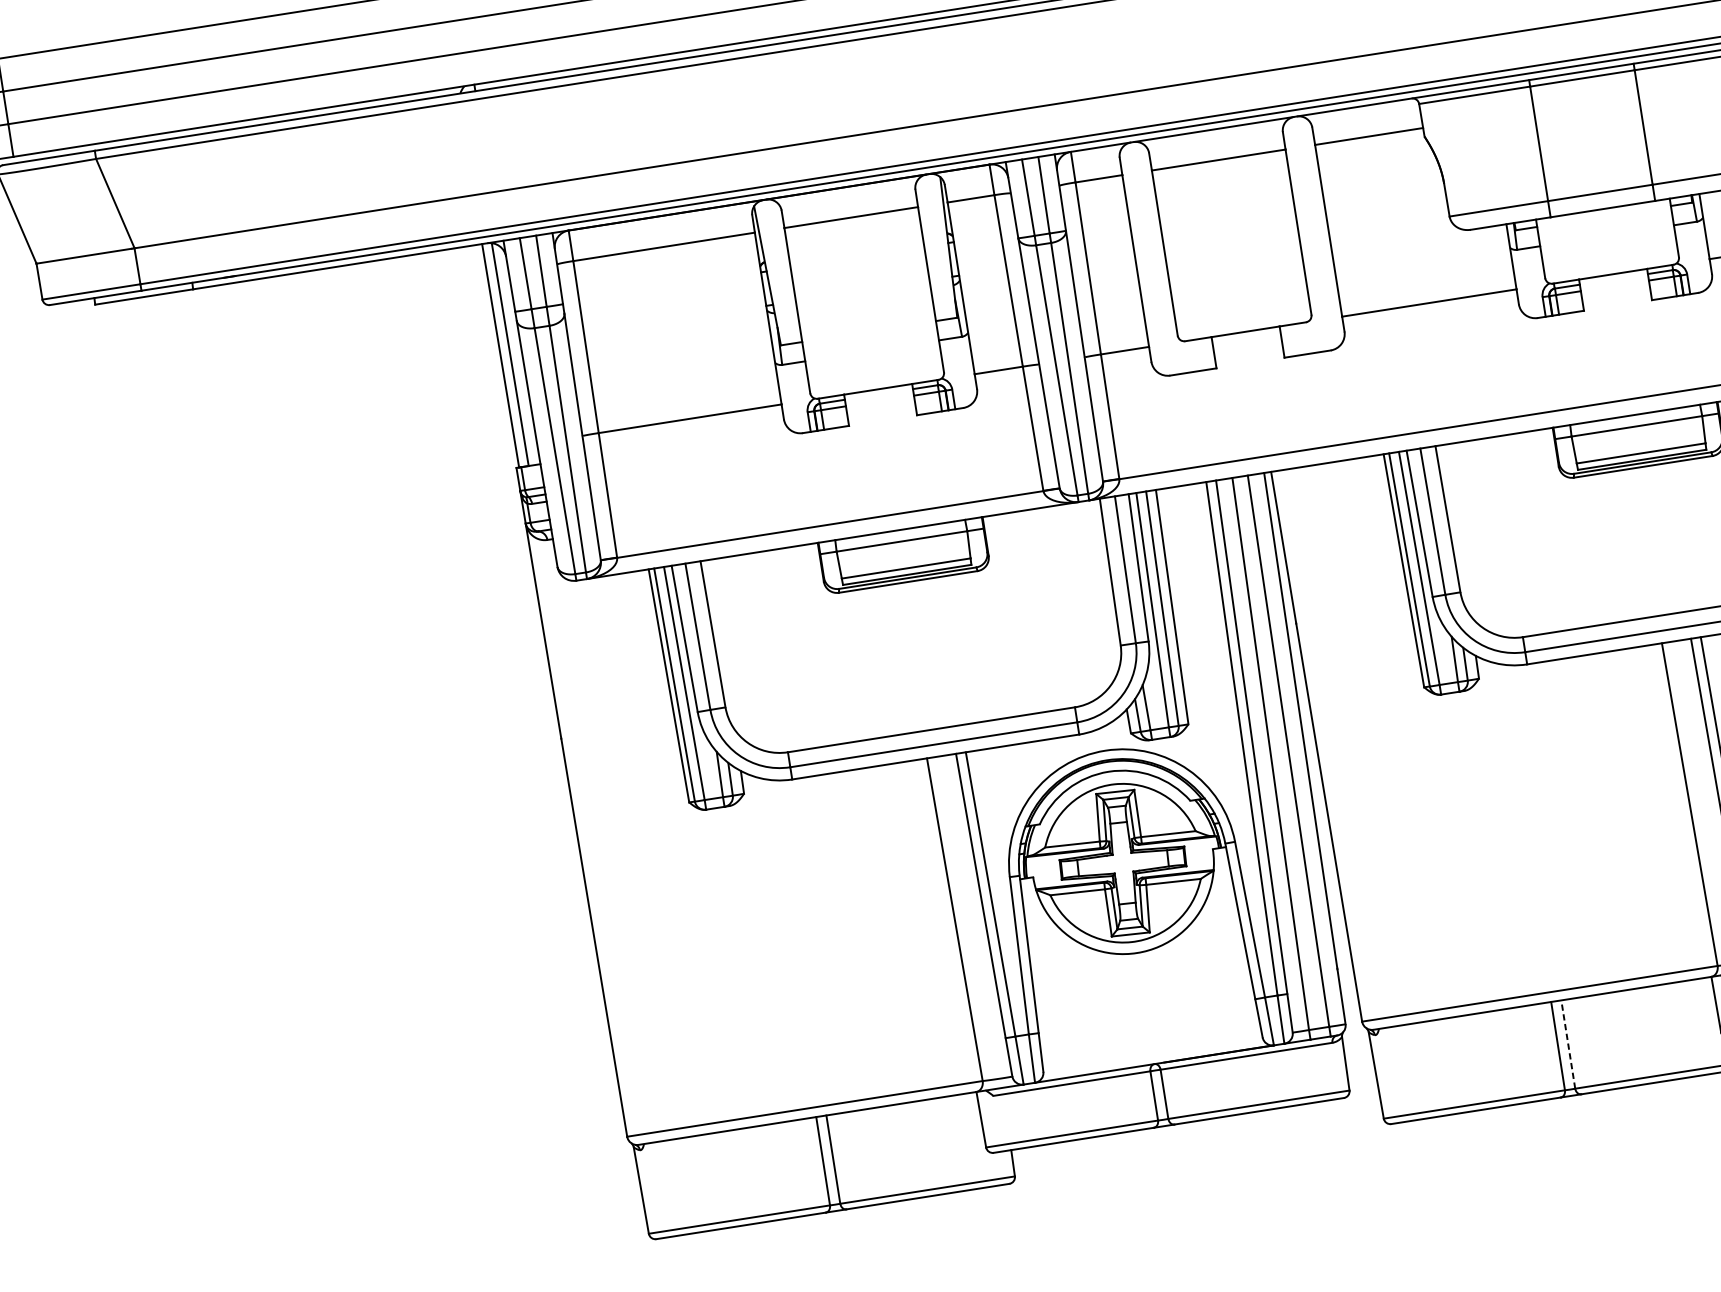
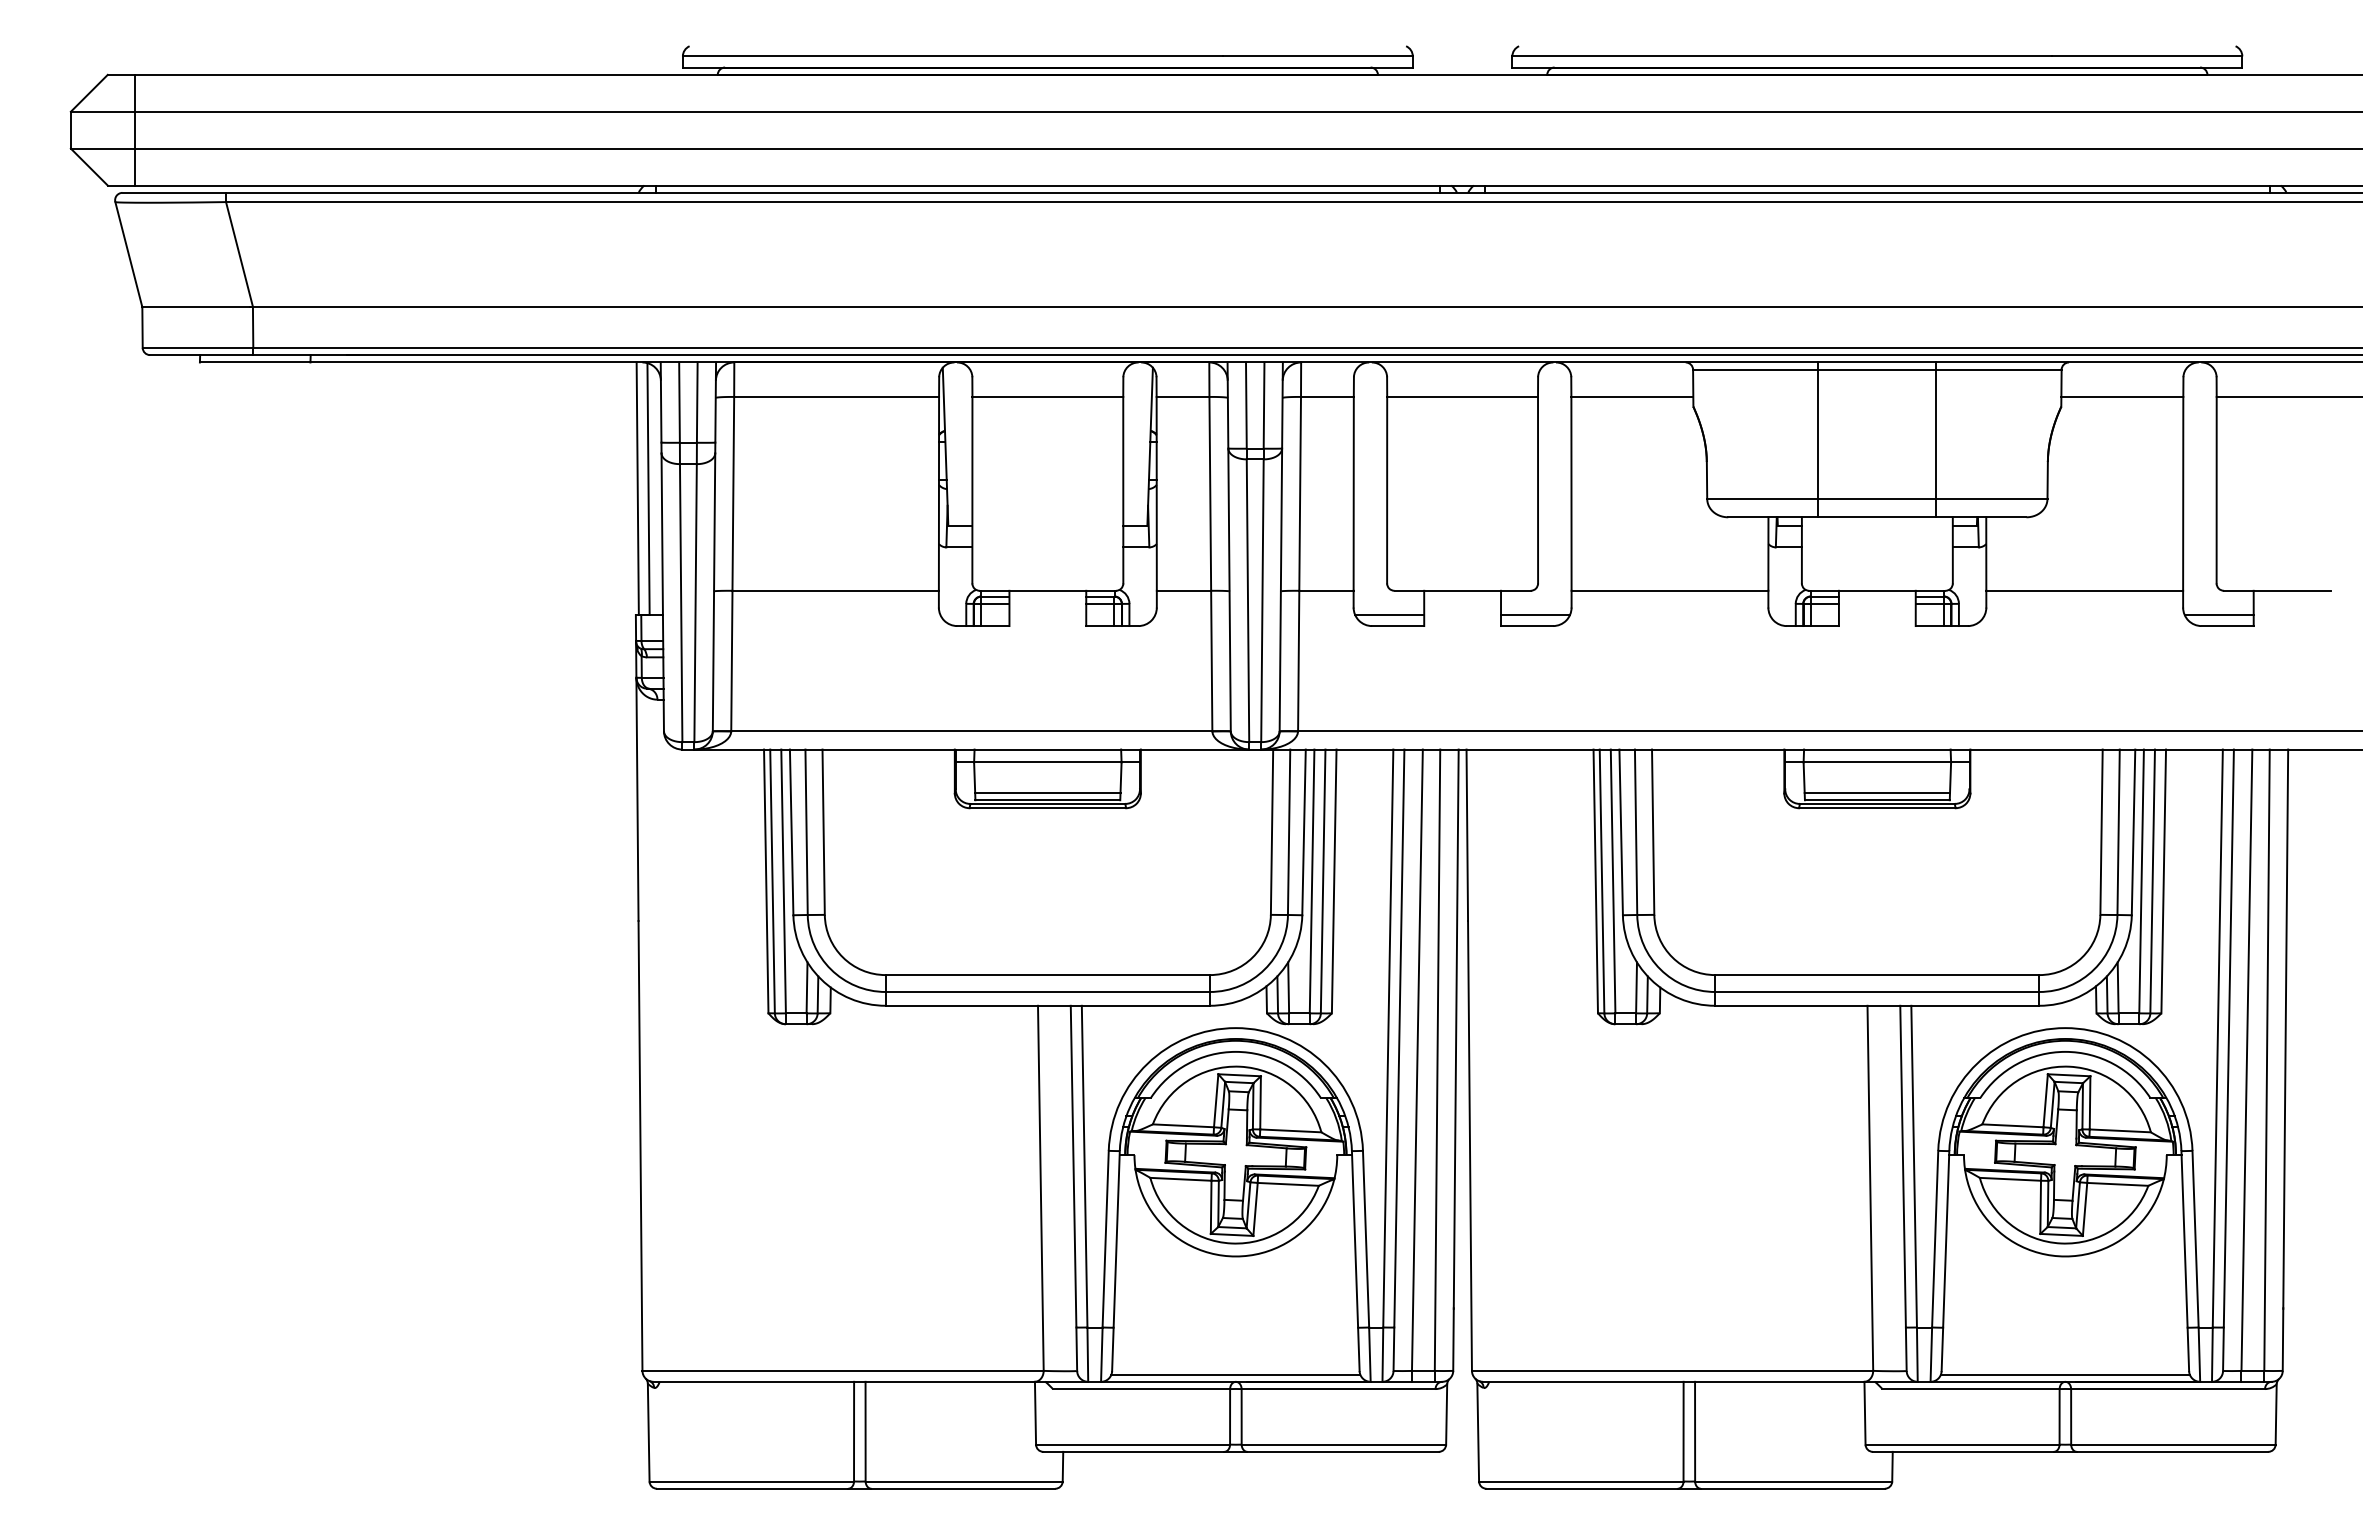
line: (1313, 343) -> (1535, 615), added
line: (1184, 363) -> (1389, 615), added
line: (1568, 1044) -> (1695, 1431), dashed -> solid
line: (1153, 1057) -> (1235, 1374), added

